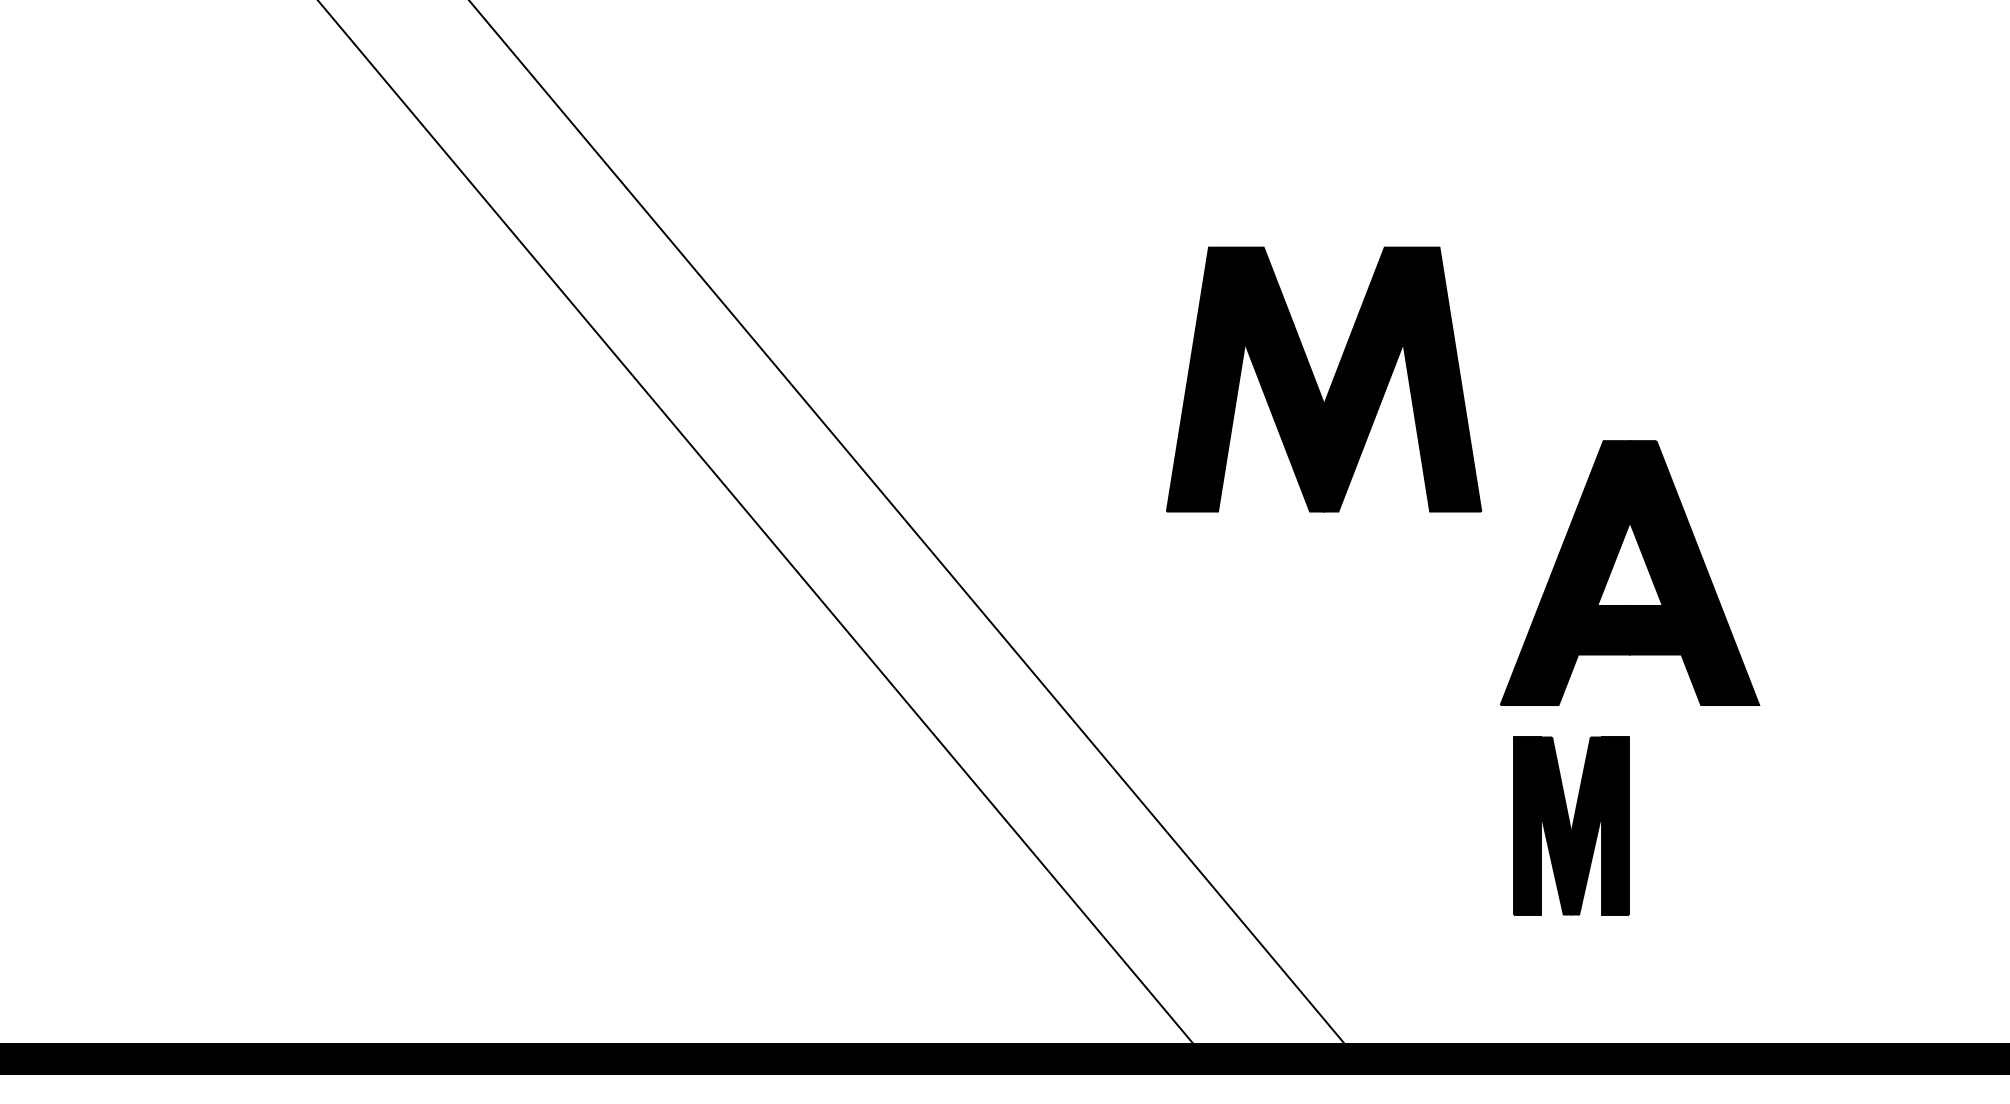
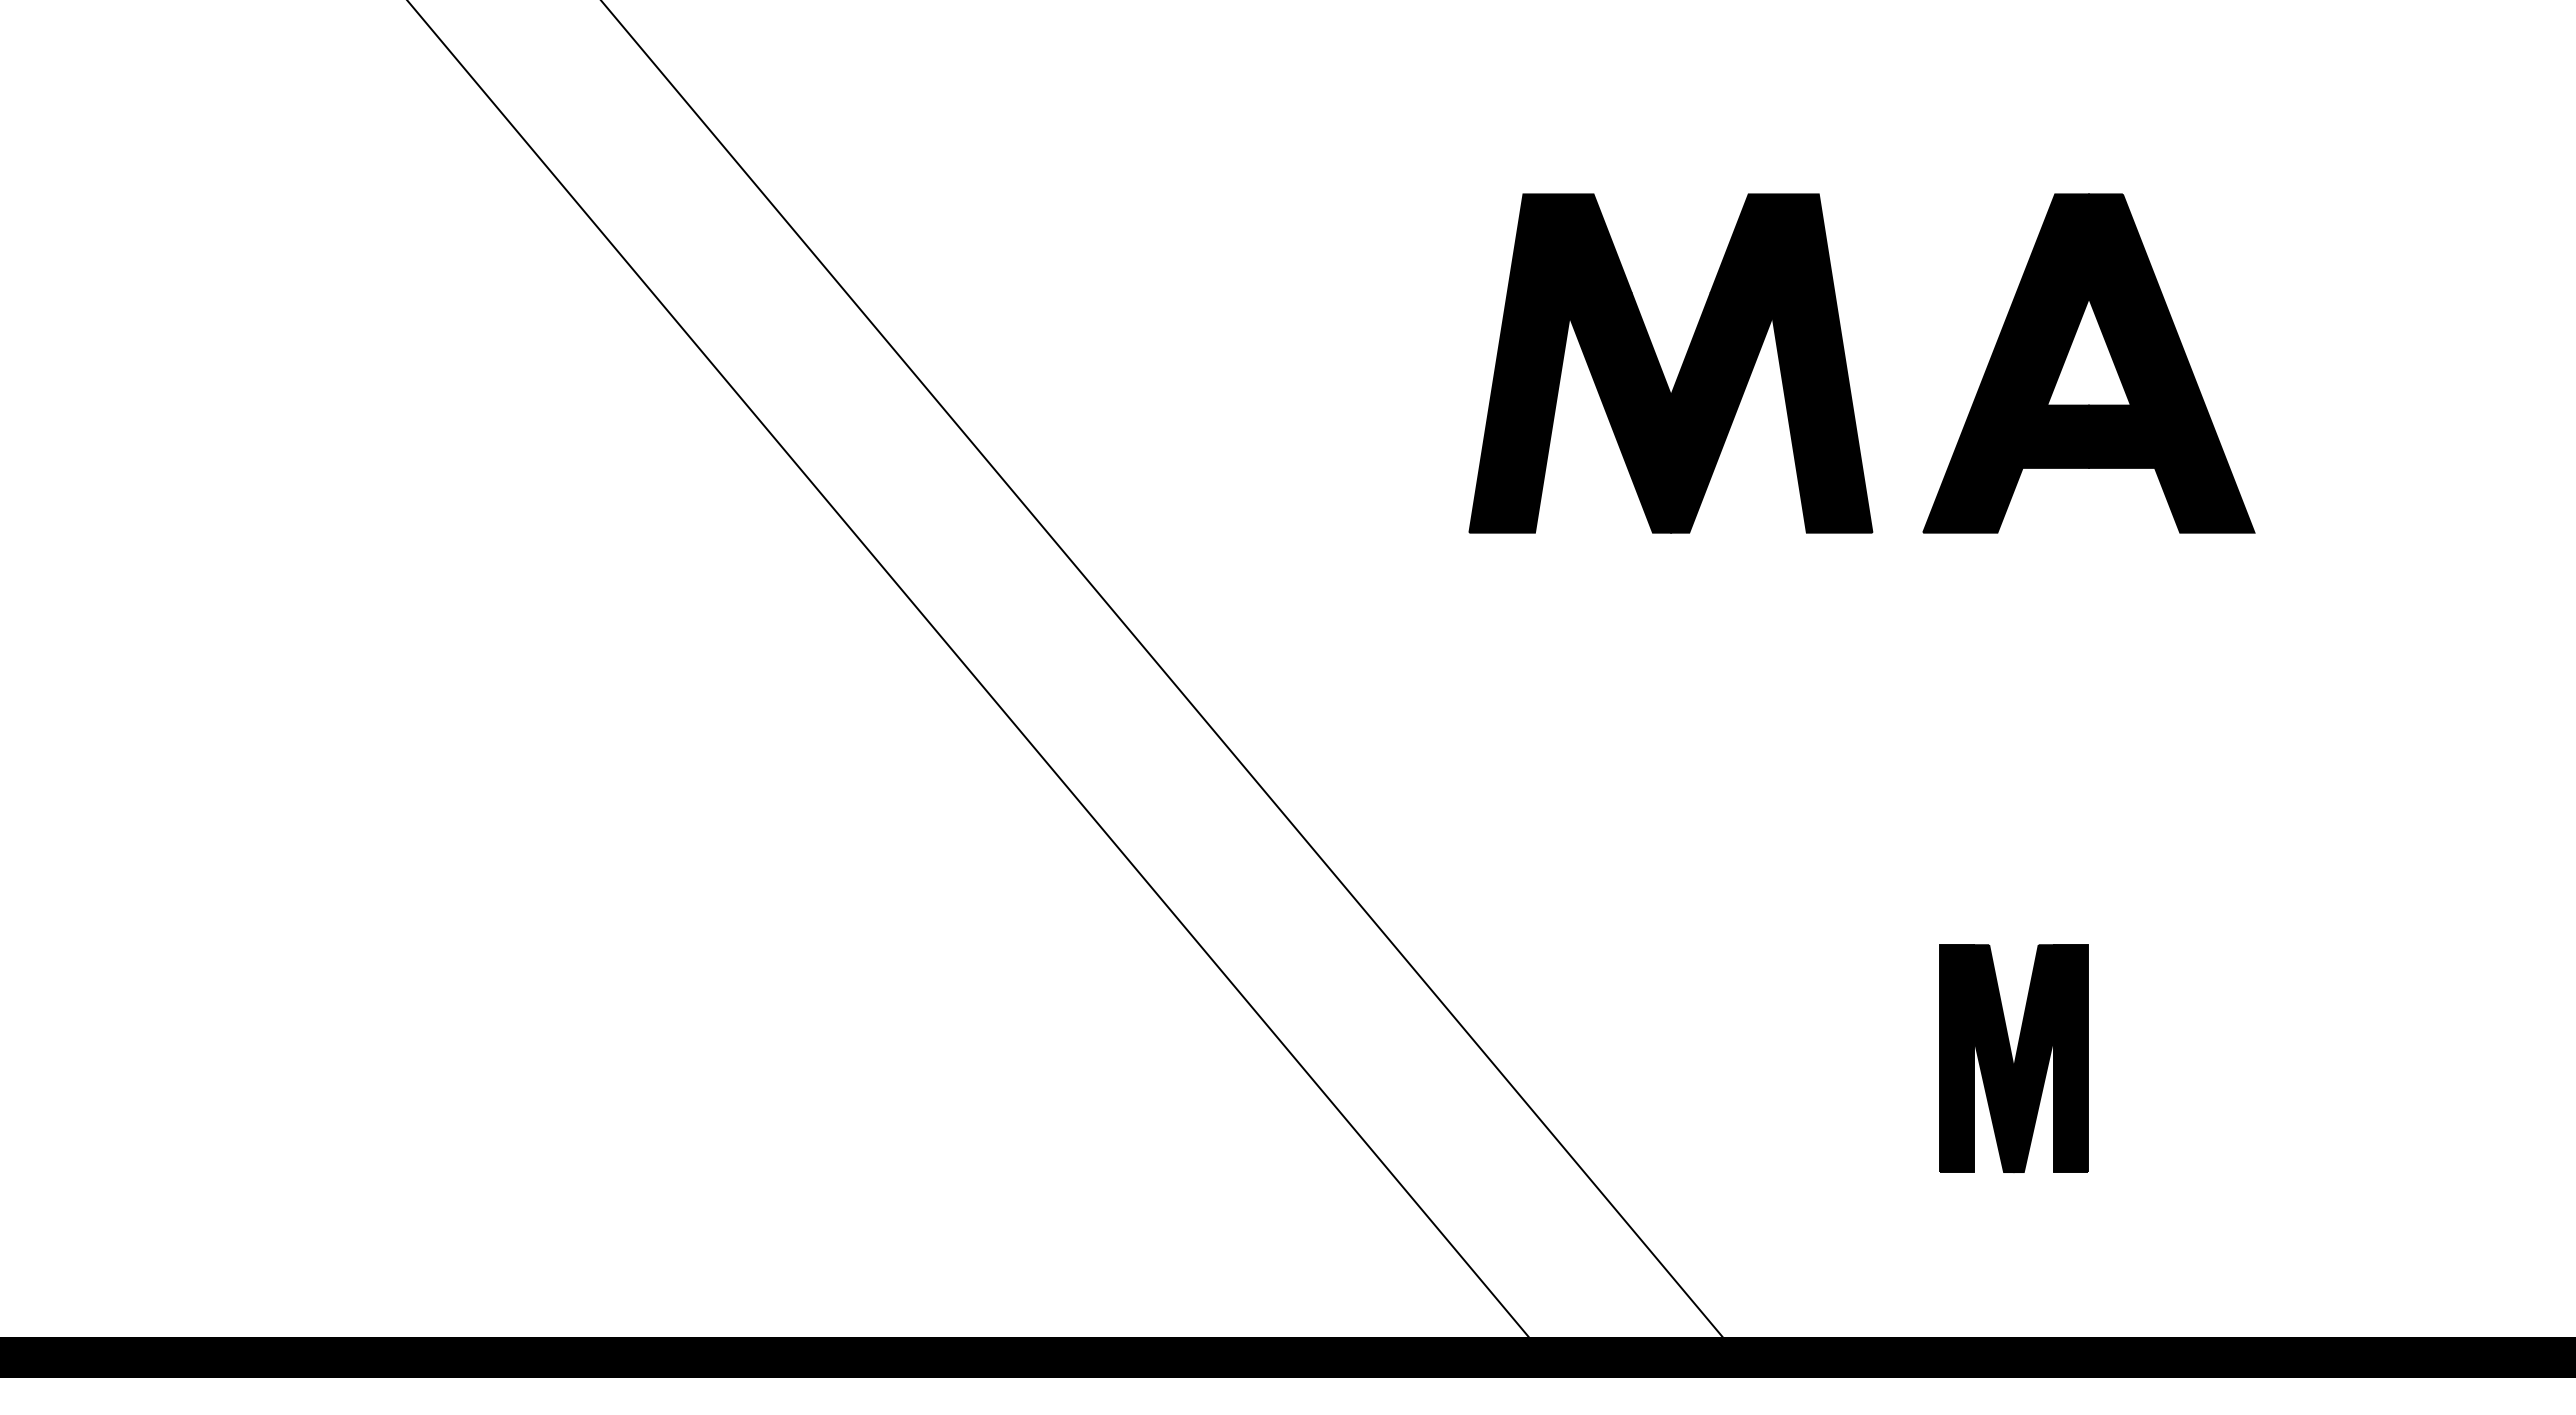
part: (1316, 382) -> (1661, 367), moved
part: (1629, 573) -> (2088, 363), moved

